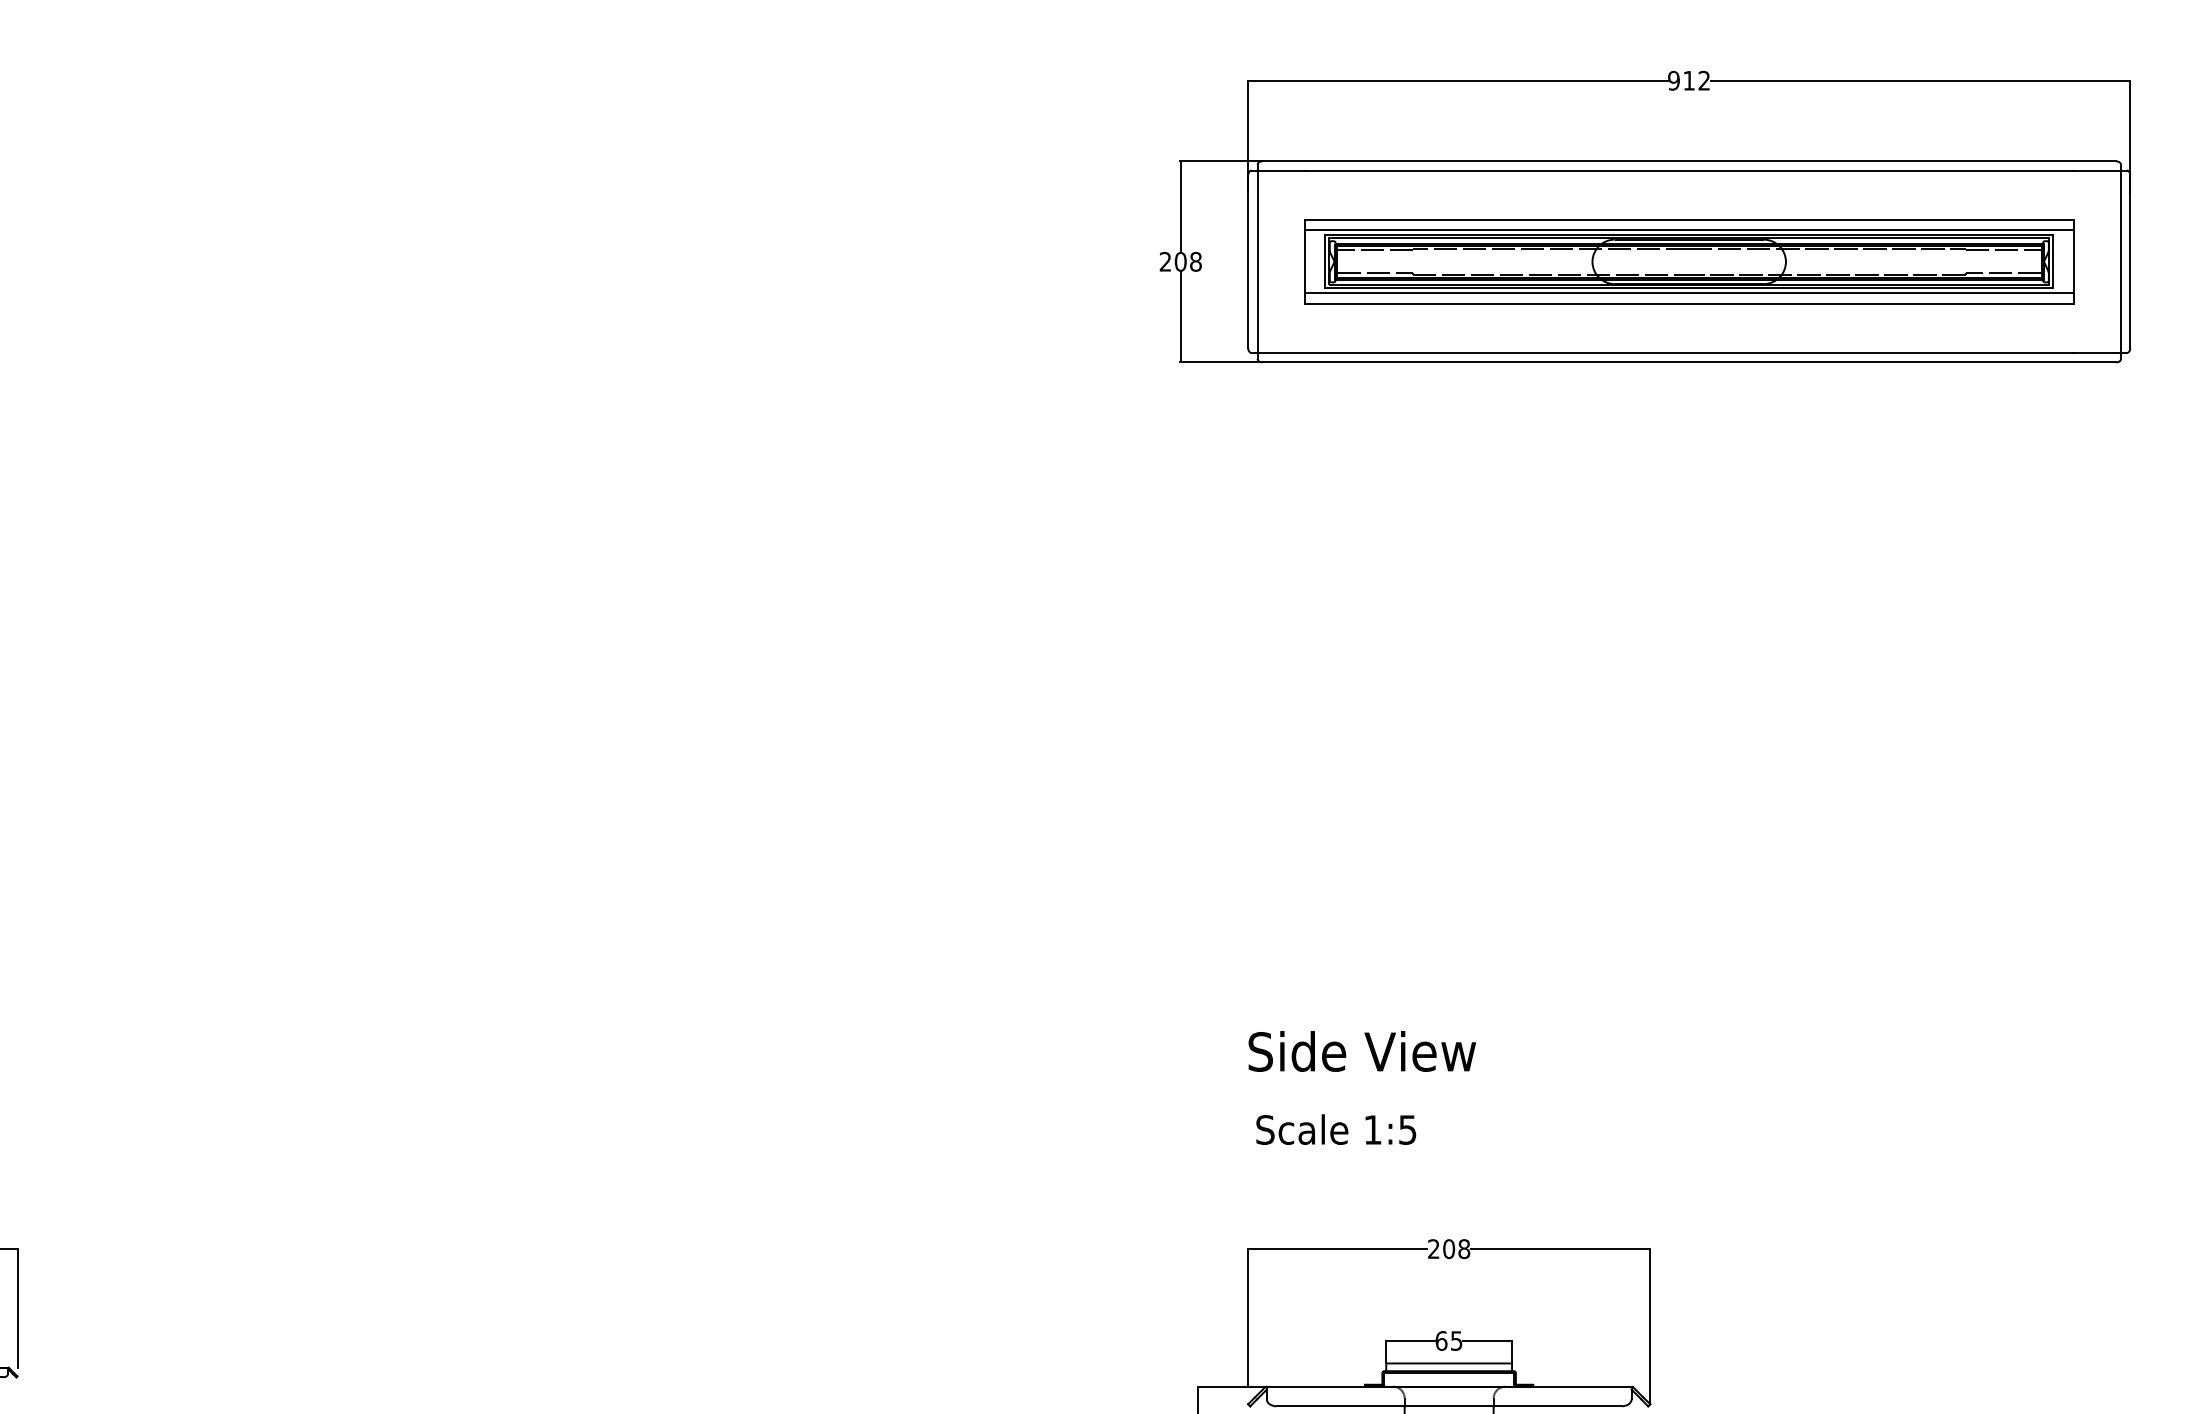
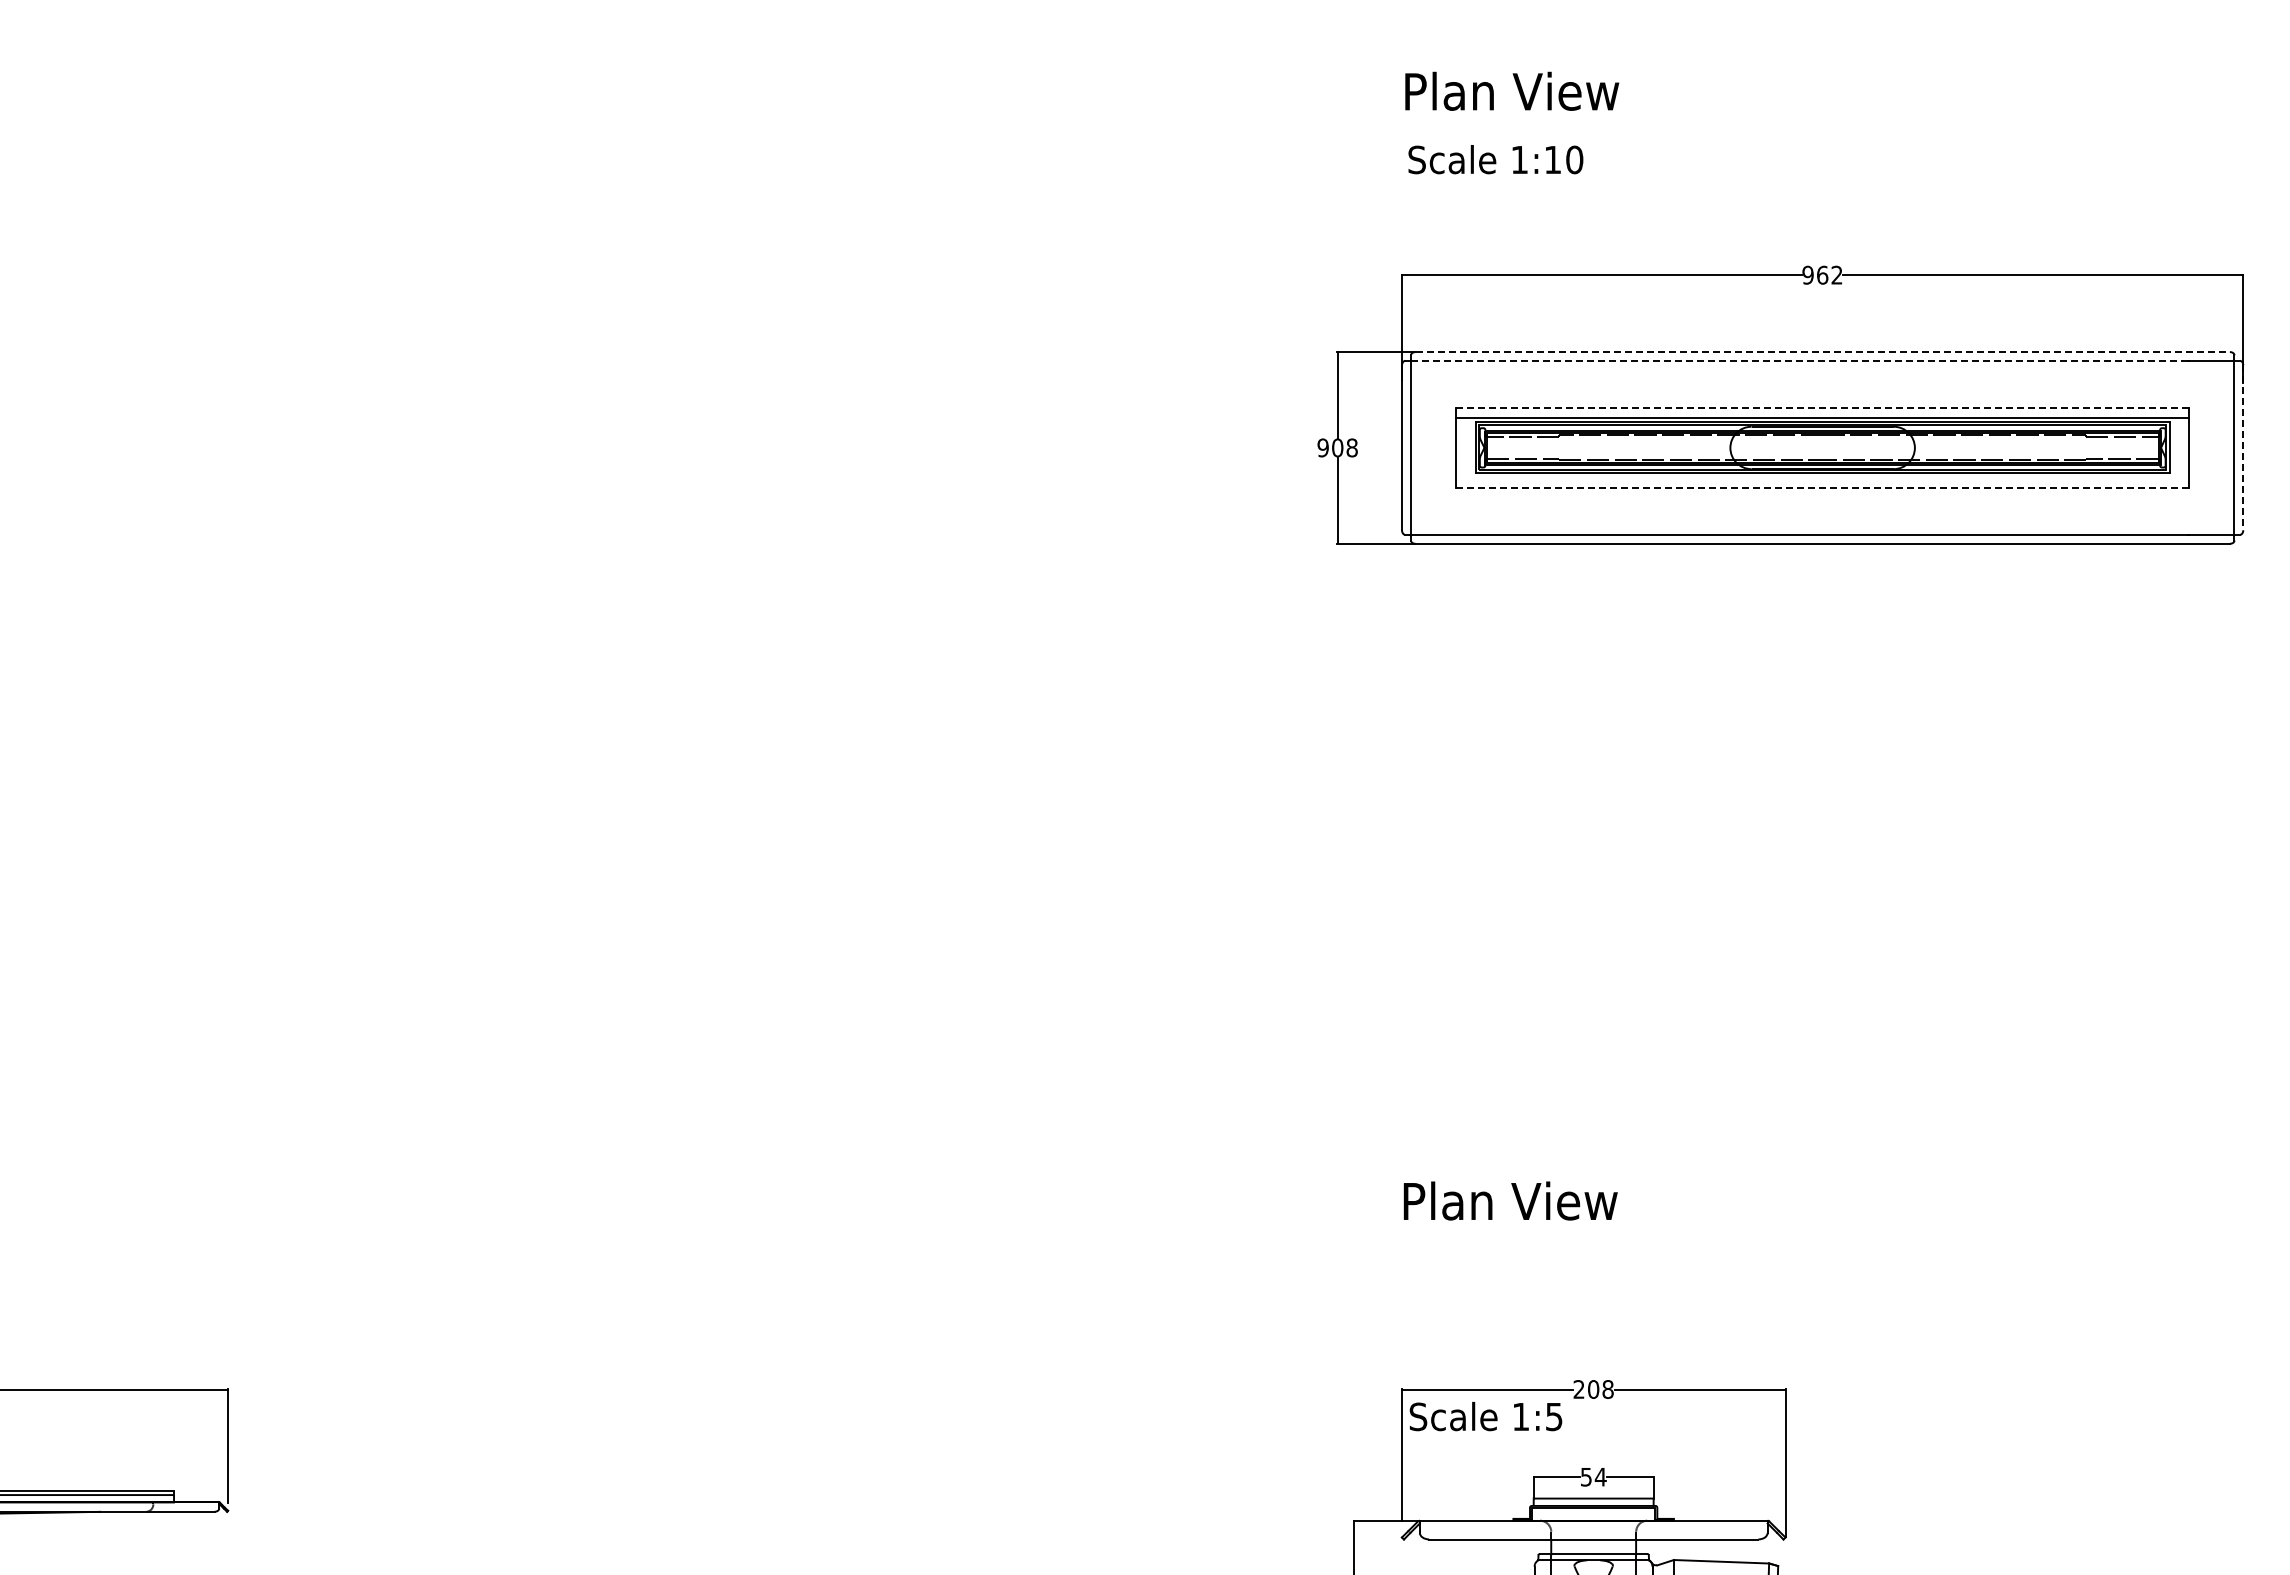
text: (1689, 80) -> (1822, 274), 912 -> 962
line: (1690, 161) -> (1823, 352), solid -> dashed
line: (1662, 170) -> (1797, 360), solid -> dashed
line: (1689, 219) -> (1822, 407), solid -> dashed
text: (1164, 261) -> (1322, 447), 208 -> 908
line: (2130, 262) -> (2243, 448), solid -> dashed
line: (1689, 292) -> (1822, 477), removed
line: (1689, 303) -> (1822, 487), solid -> dashed
text: (1361, 1050) -> (1510, 1200), Side View -> Plan View
text: (1335, 1129) -> (1485, 1416), moved
text: (1448, 1340) -> (1593, 1476), 65 -> 54

